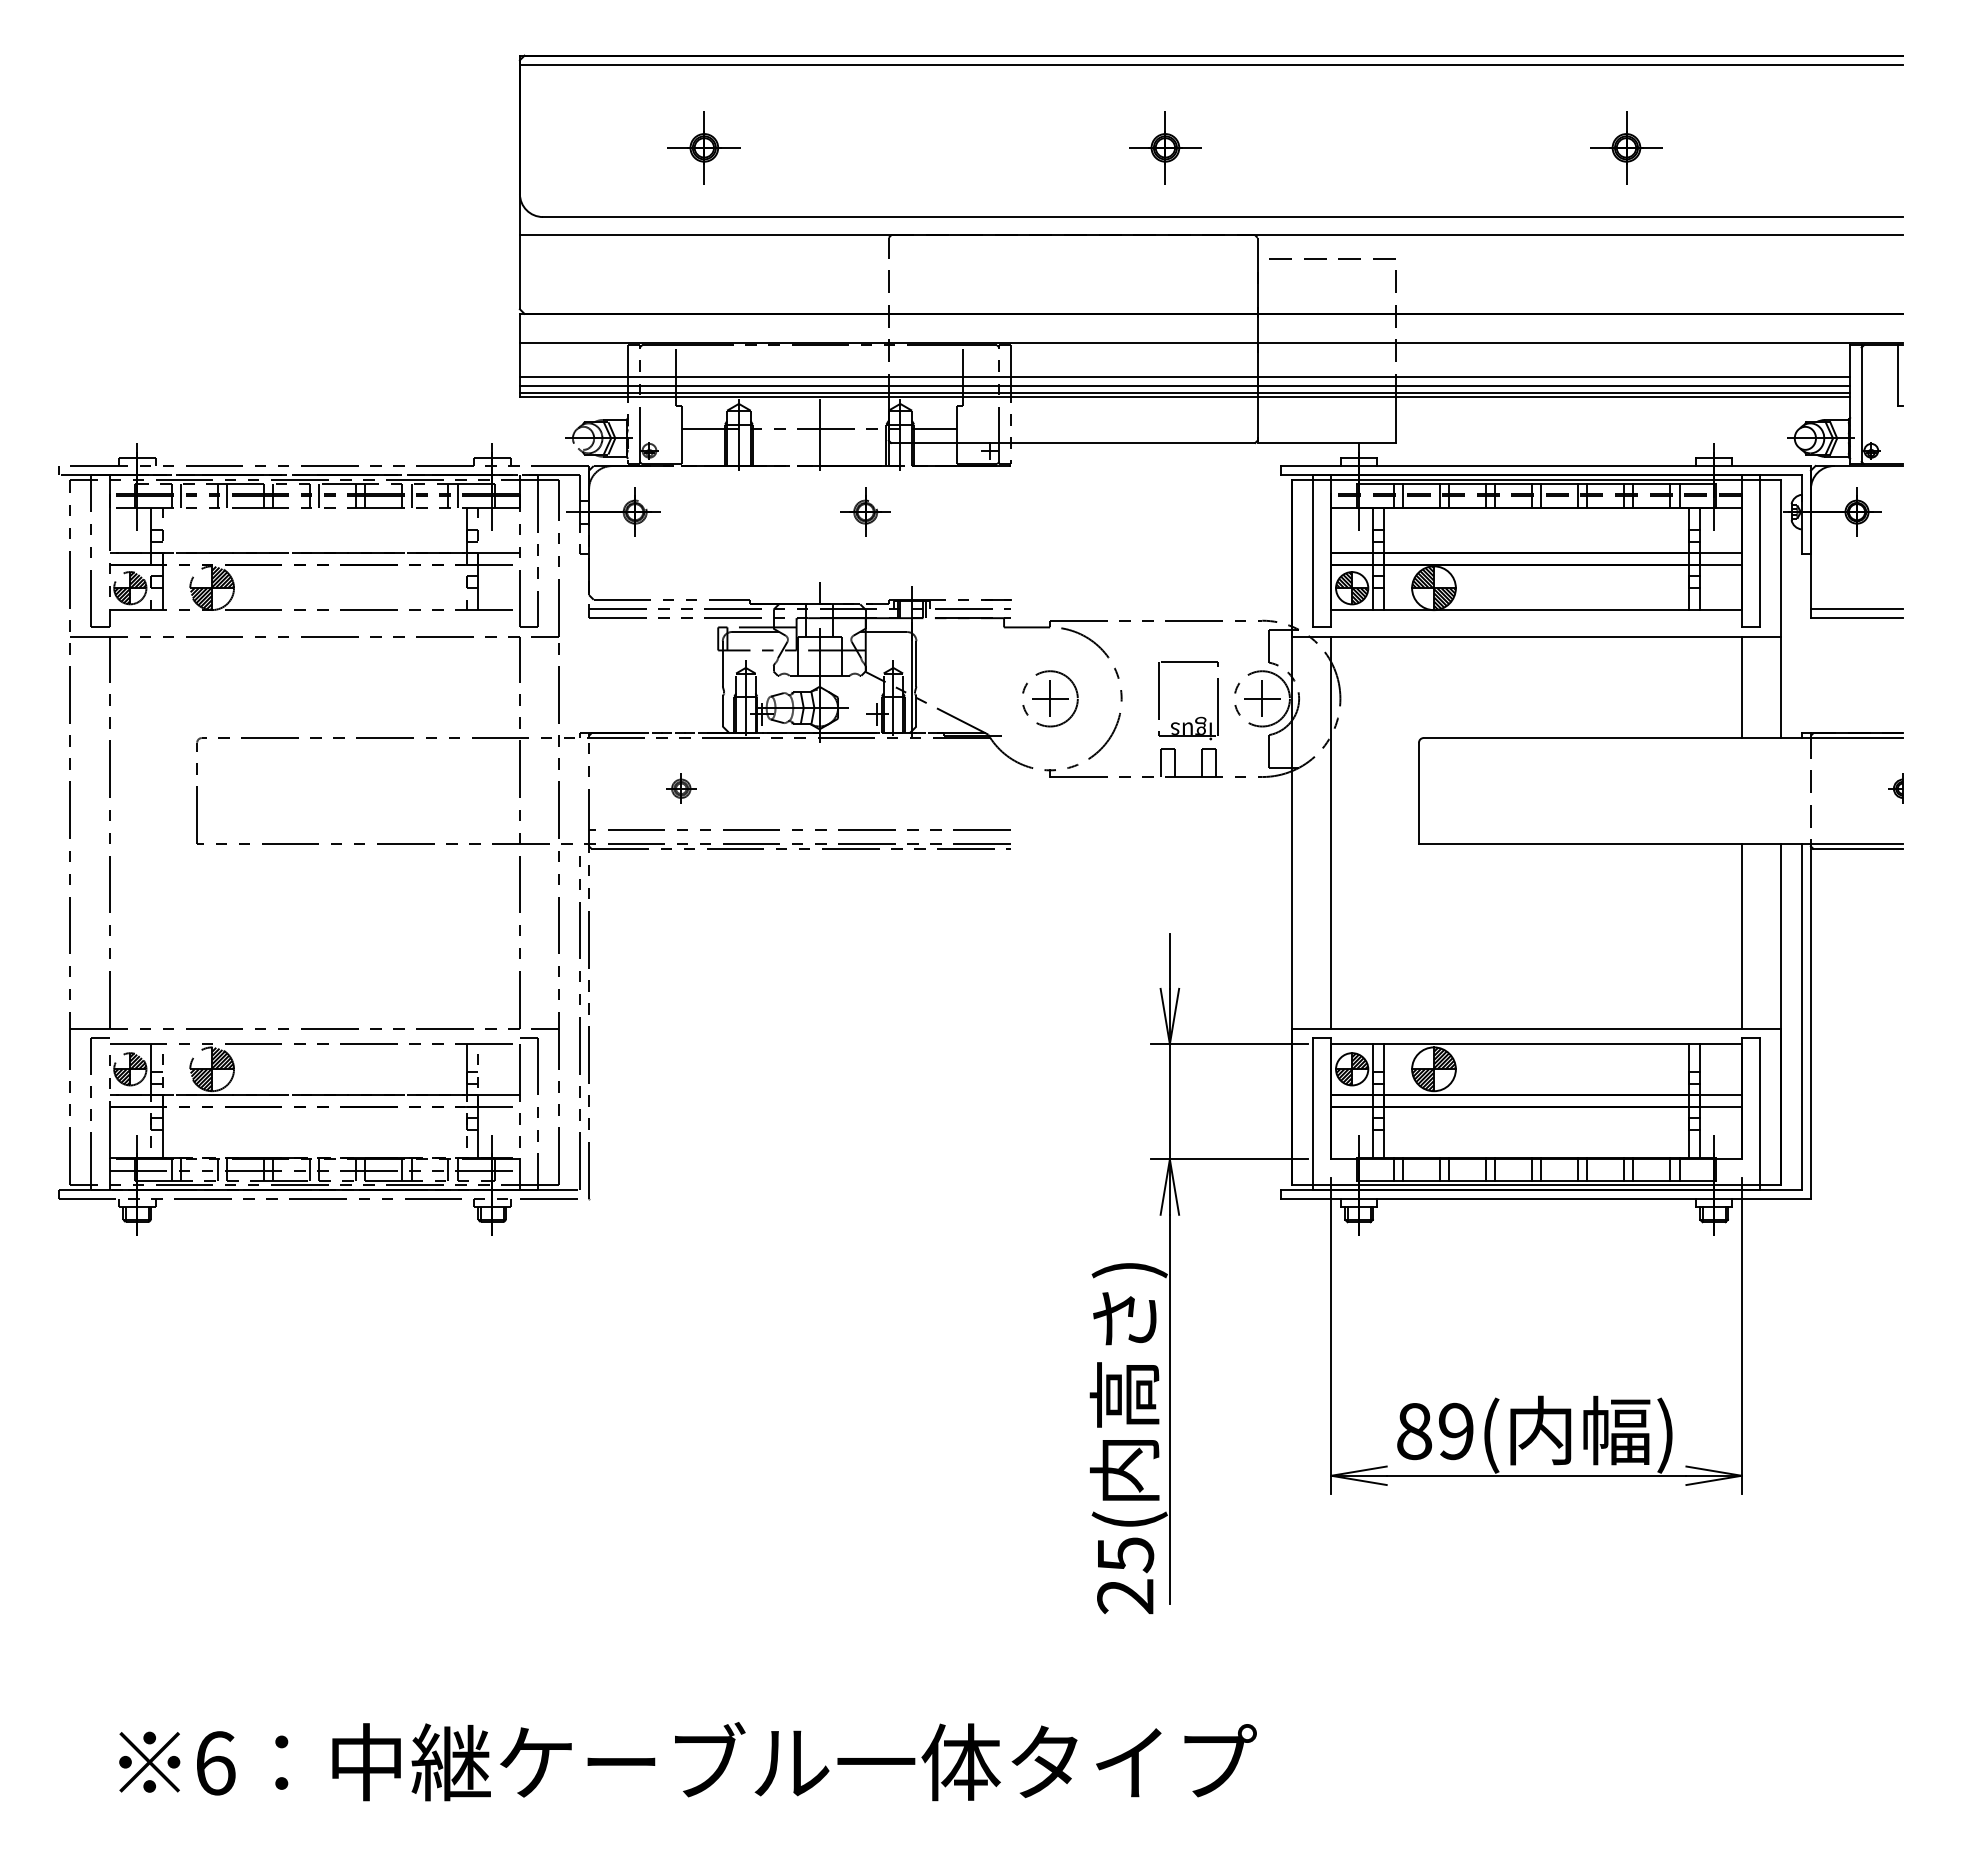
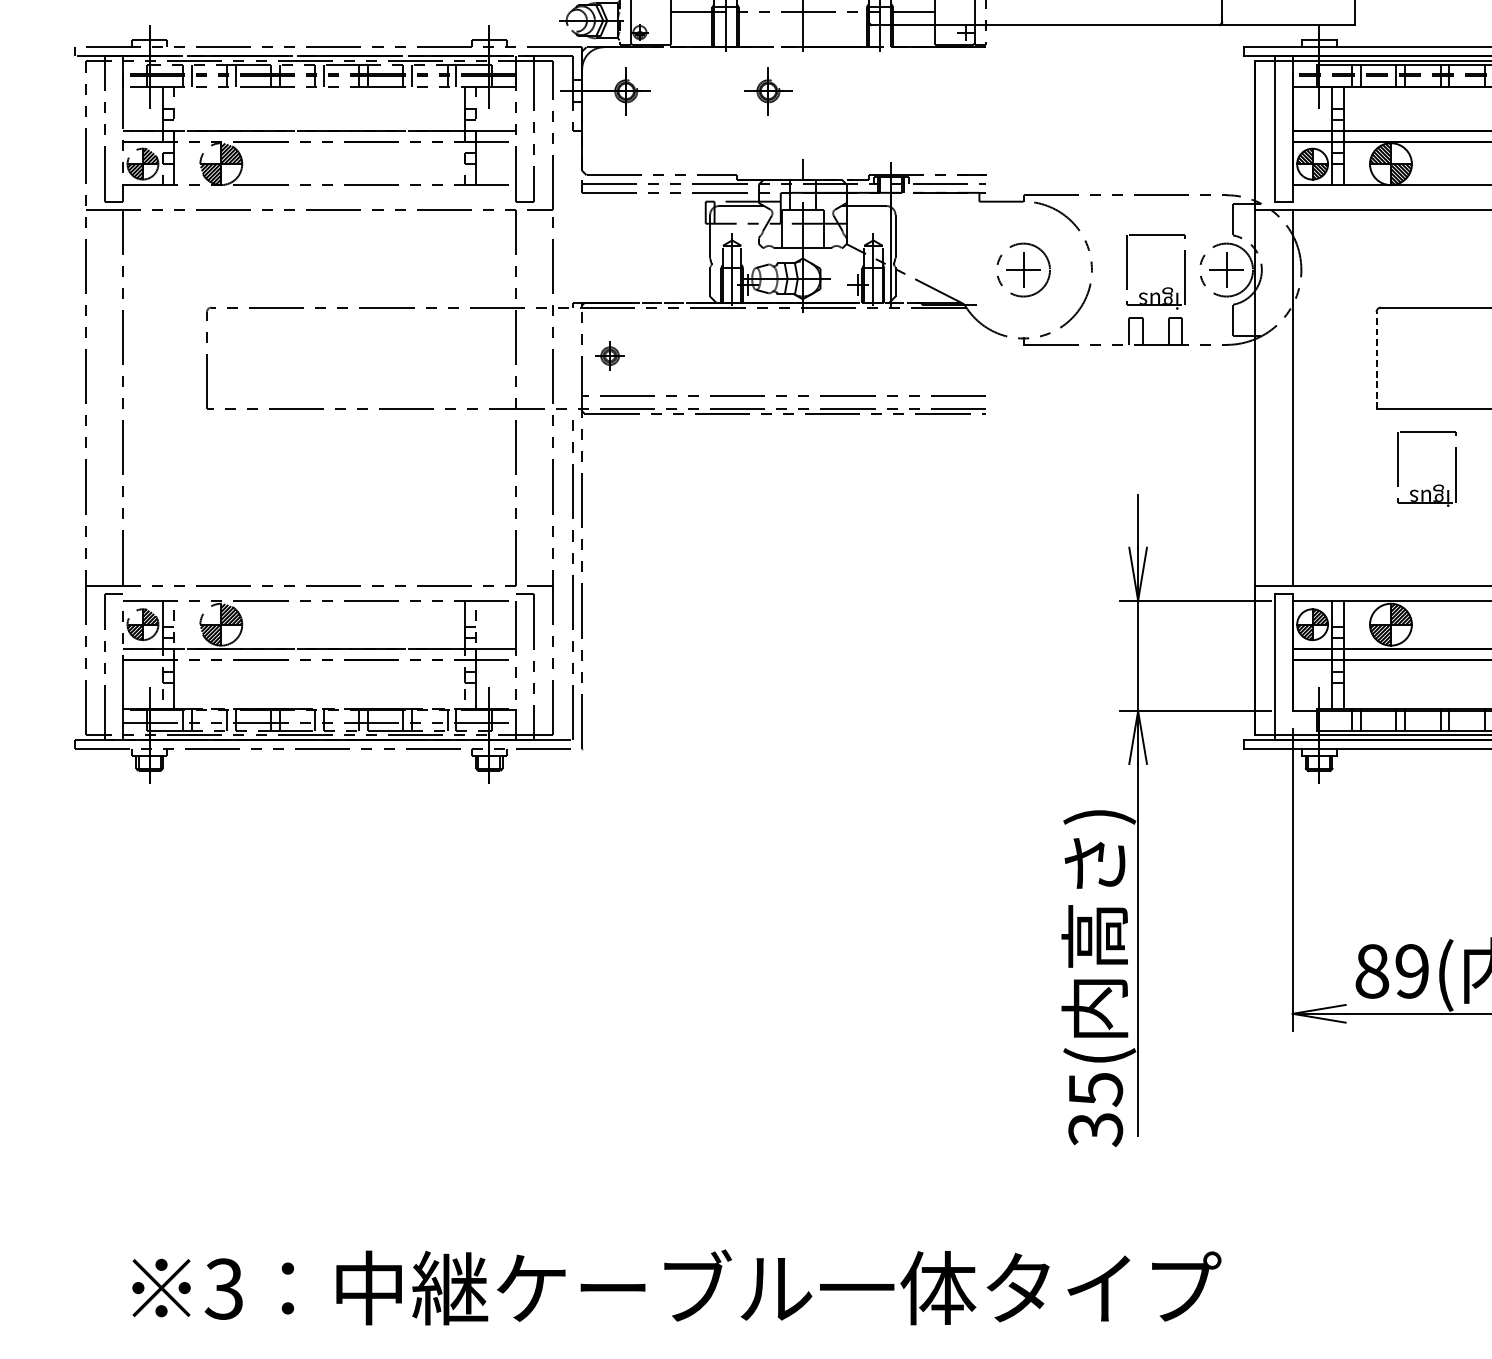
part: (865, 511) -> (768, 90), moved
part: (681, 788) -> (610, 355), moved
line: (1419, 793) -> (1377, 360), solid -> dashed
part: (1480, 923) -> (1435, 485), added
text: (1125, 1596) -> (1095, 1129), 25( -> 35(
text: (215, 1763) -> (224, 1289), 6 -> 3

